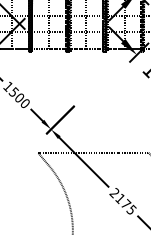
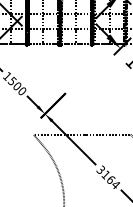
text: (122, 201) -> (107, 177), 2175 -> 3164

